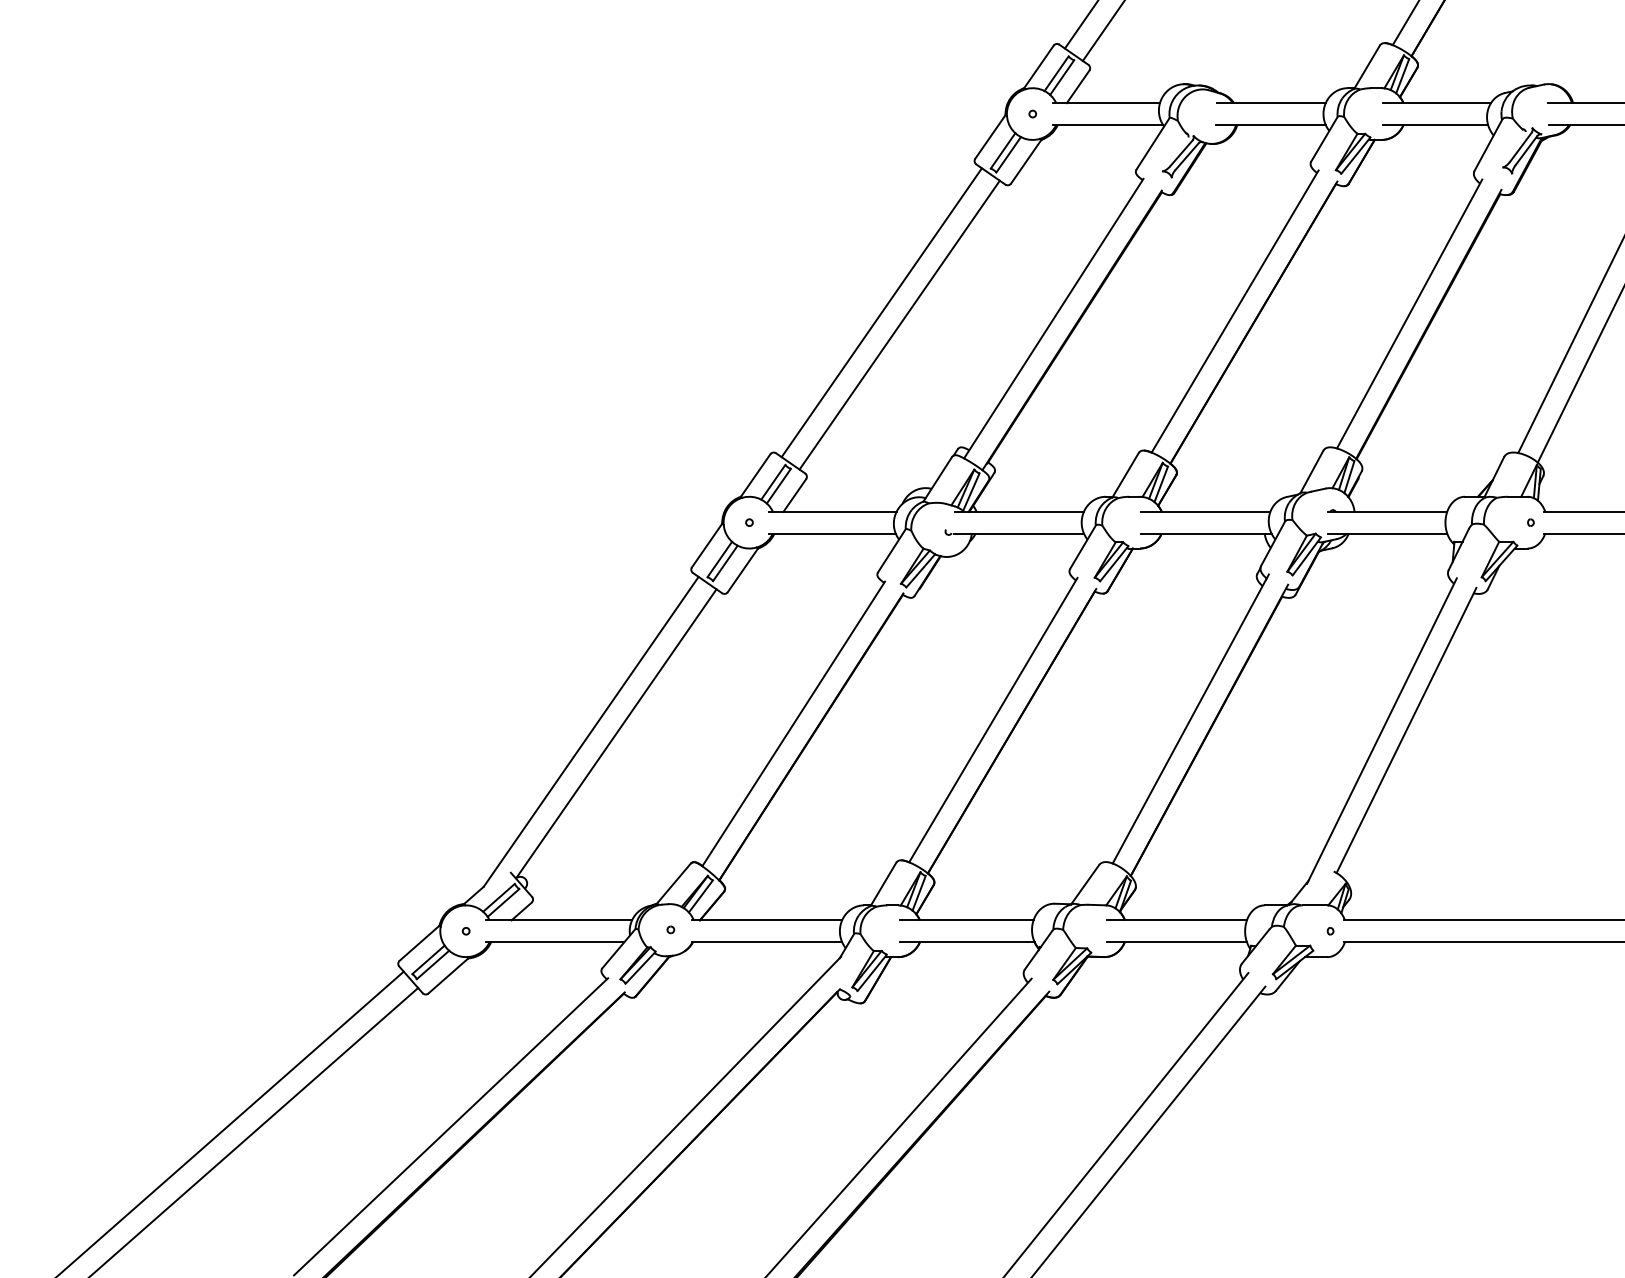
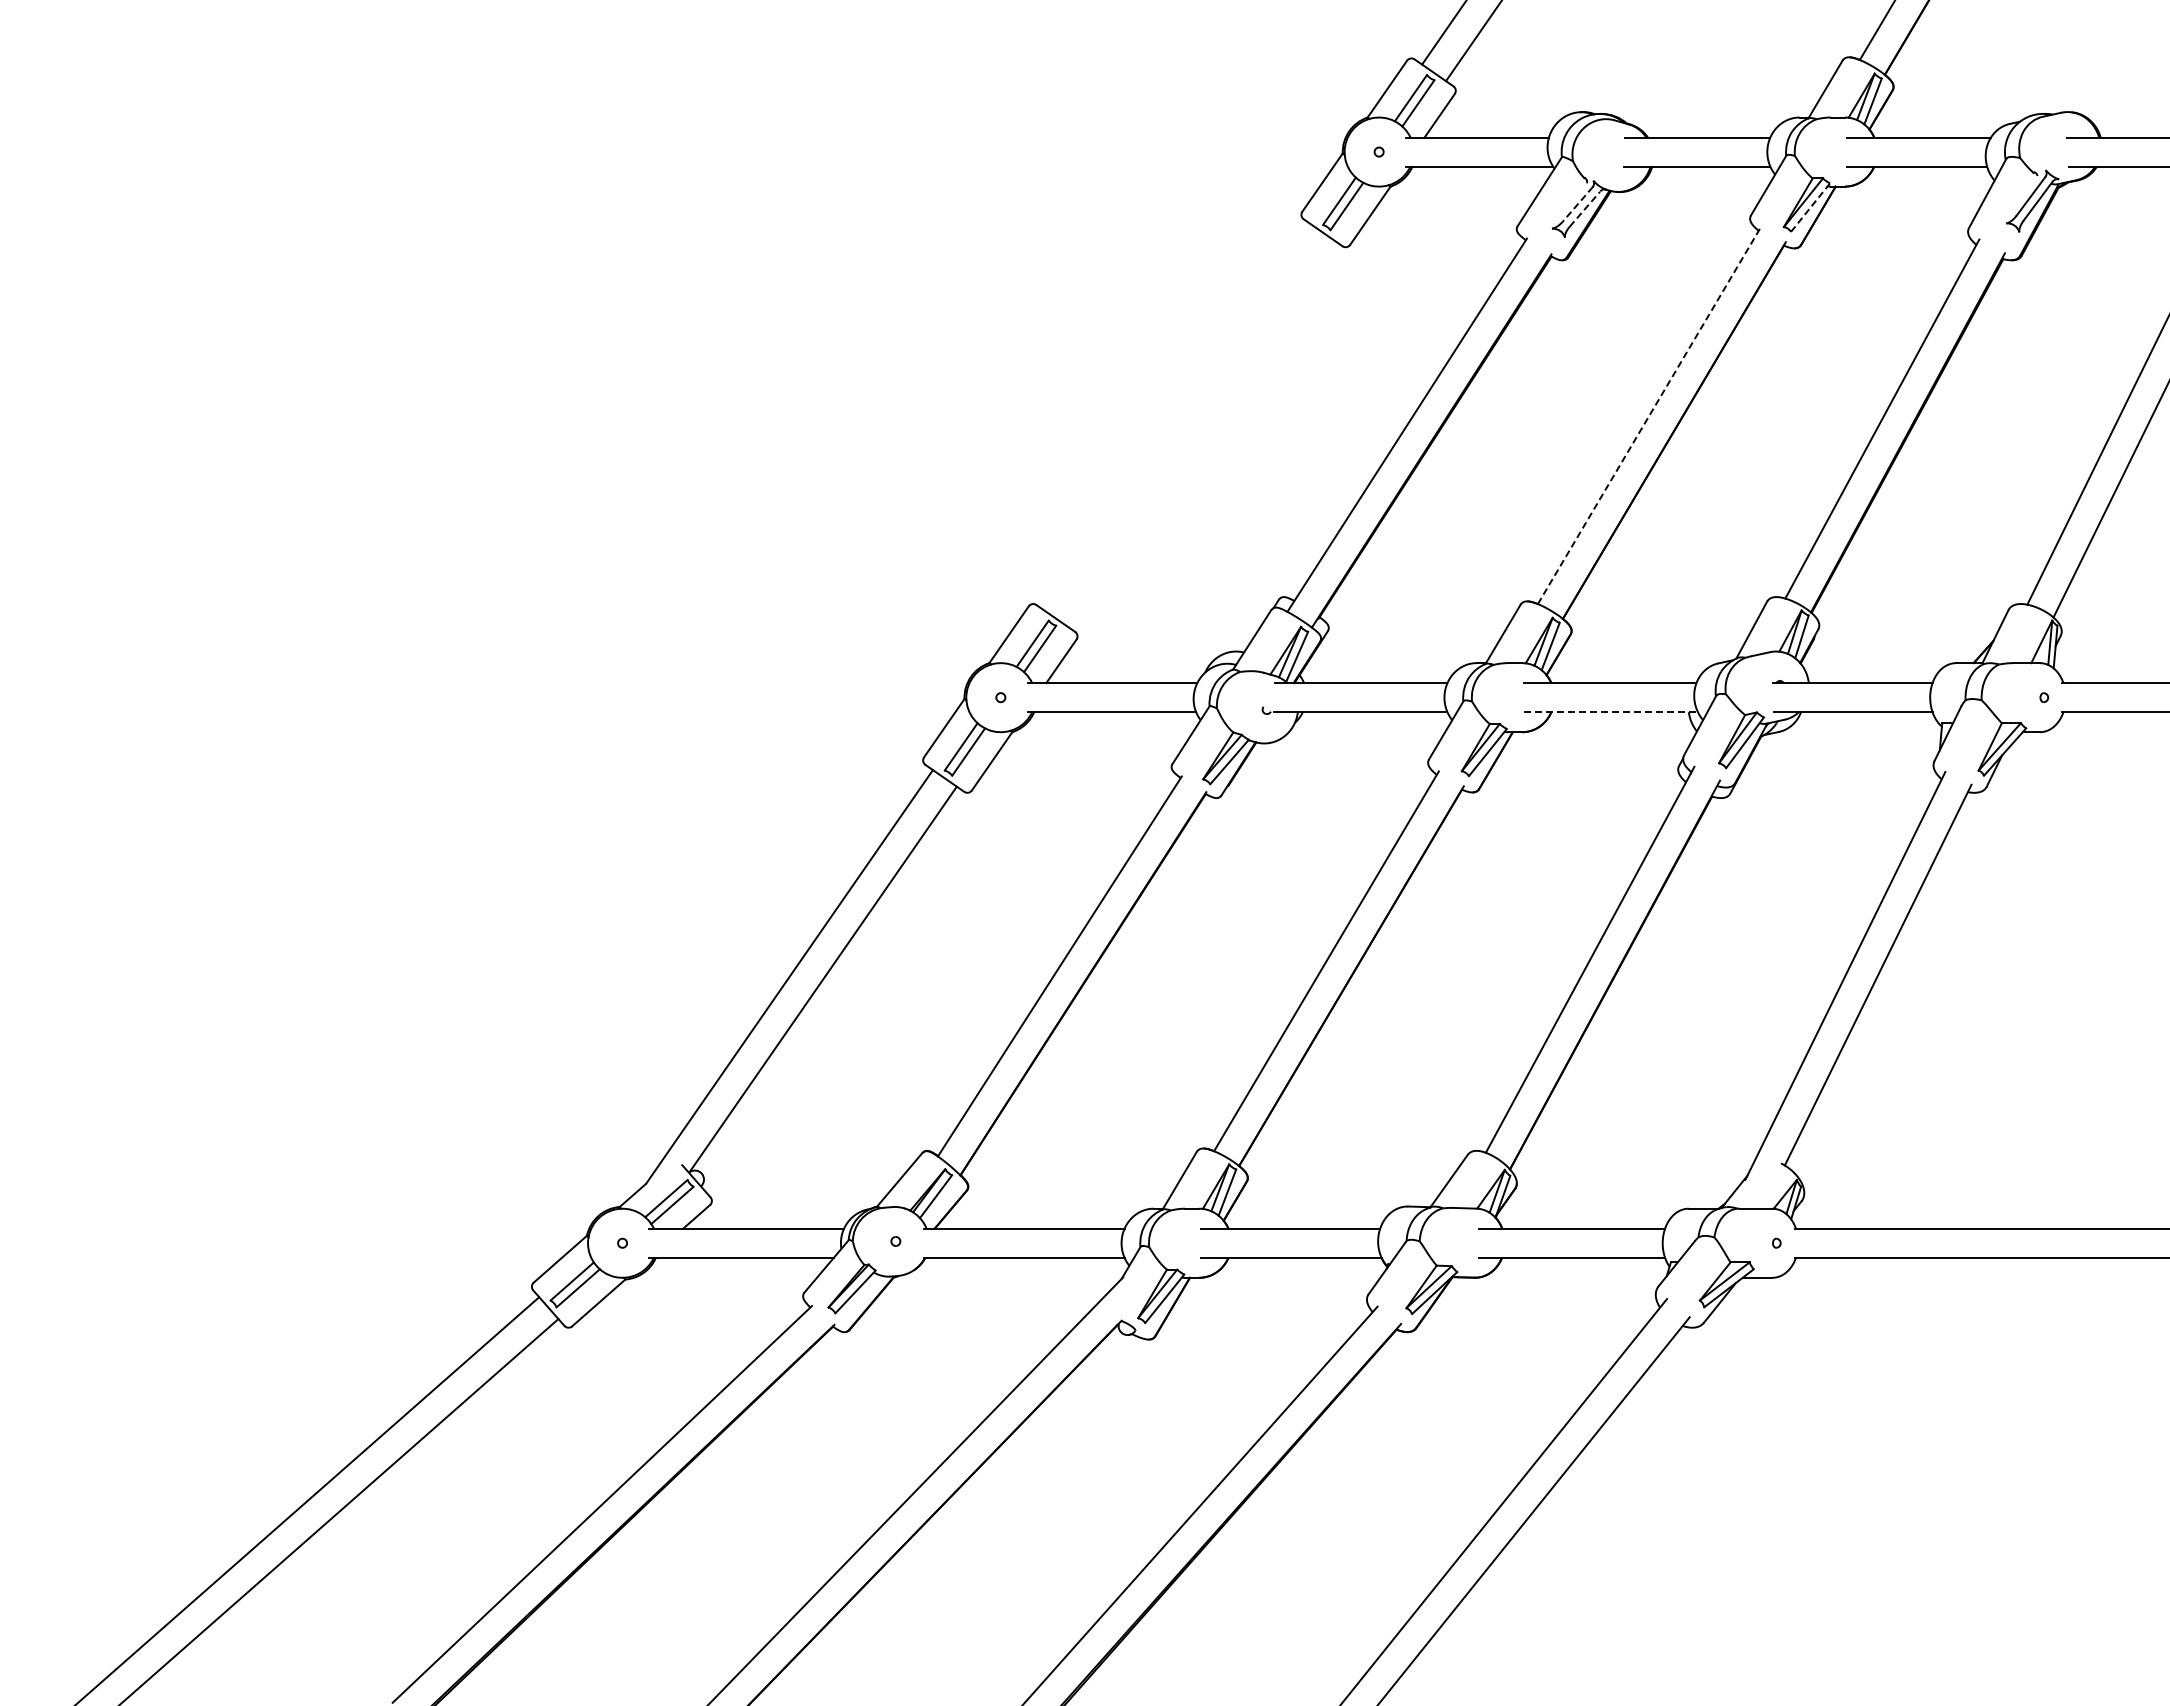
line: (1181, 153) -> (1577, 204), solid -> dashed
line: (1355, 155) -> (1810, 207), solid -> dashed
line: (1187, 156) -> (1585, 208), solid -> dashed
line: (1235, 311) -> (1649, 415), solid -> dashed
line: (881, 312) -> (1177, 417), removed
line: (899, 324) -> (1201, 433), removed
line: (1206, 533) -> (1611, 712), solid -> dashed

